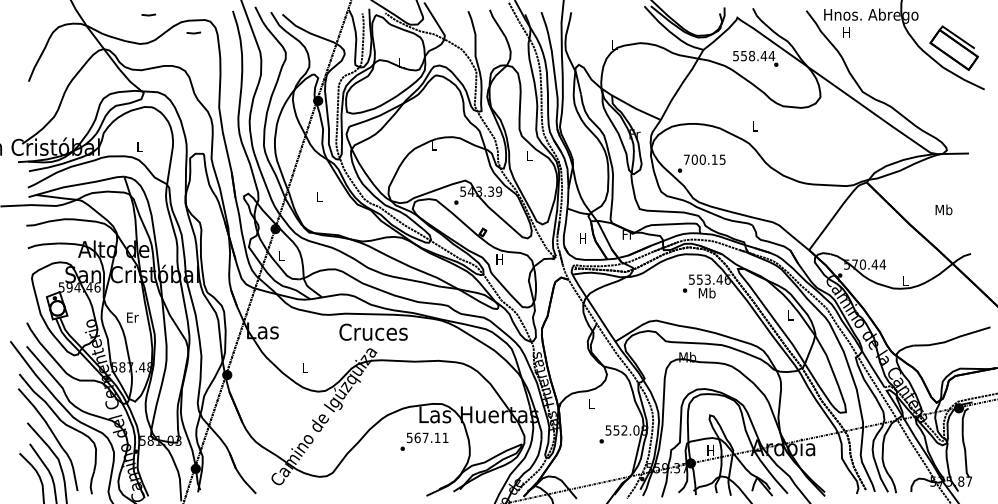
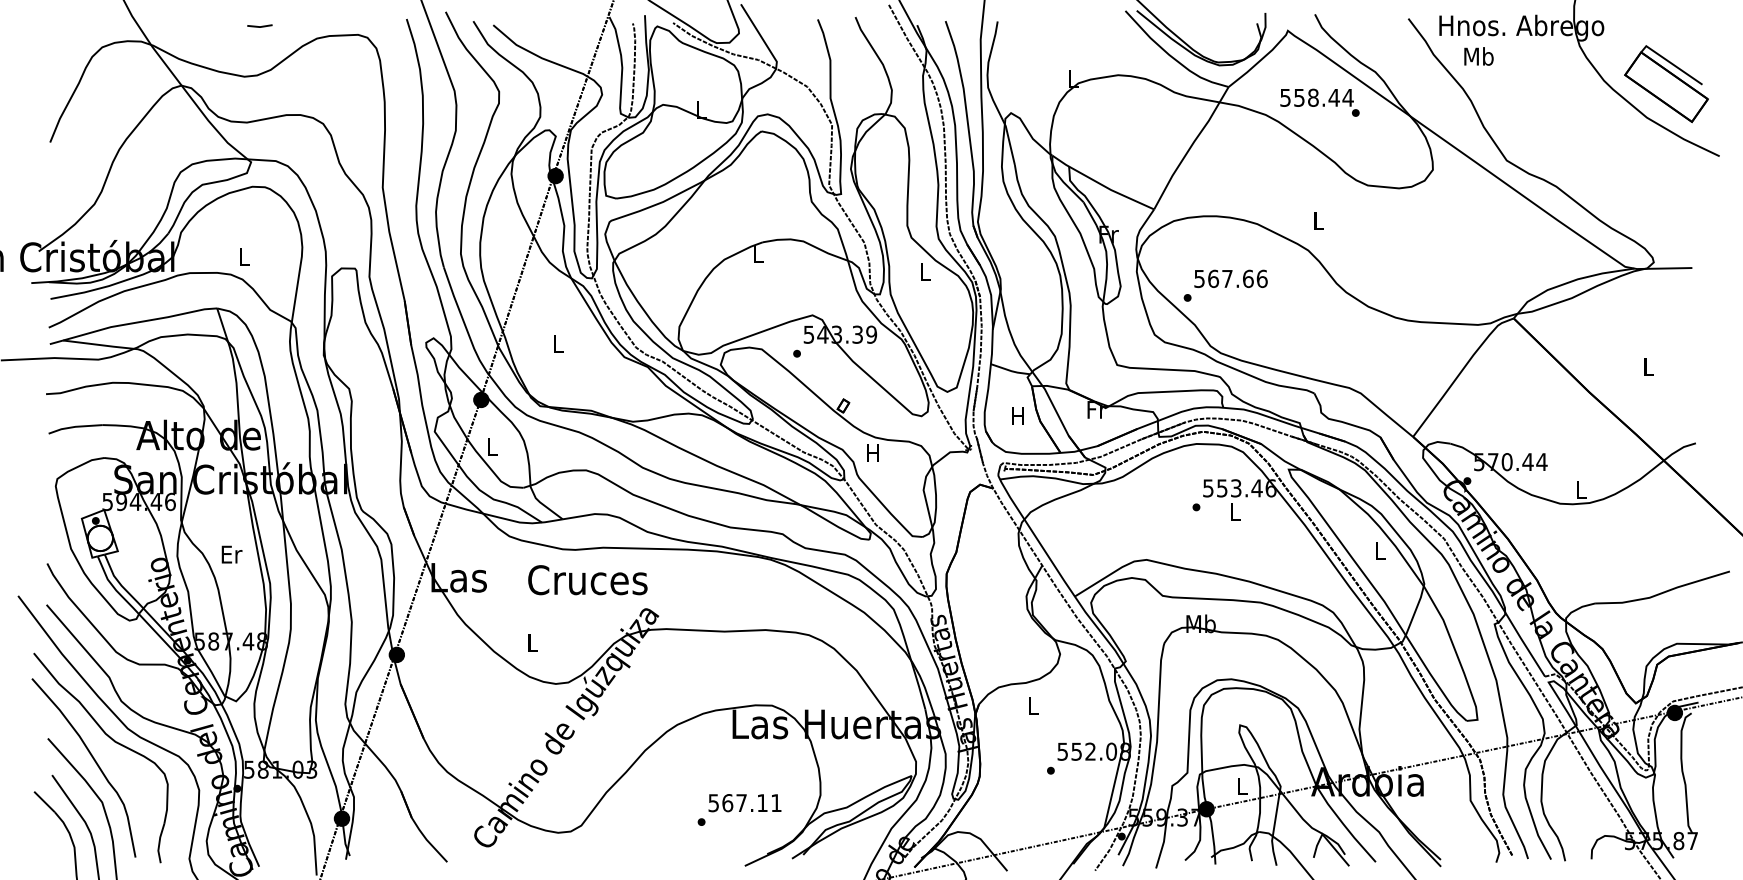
line: (193, 32) -> (337, 56), removed
text: (846, 32) -> (1478, 56), H -> Mb
text: (704, 159) -> (1230, 278), 700.15 -> 567.66
text: (943, 209) -> (1647, 365), Mb -> L
text: (706, 292) -> (1233, 510), Mb -> L
text: (373, 331) -> (587, 578), moved
text: (424, 441) -> (739, 809), moved
text: (710, 450) -> (1240, 786), H -> L

